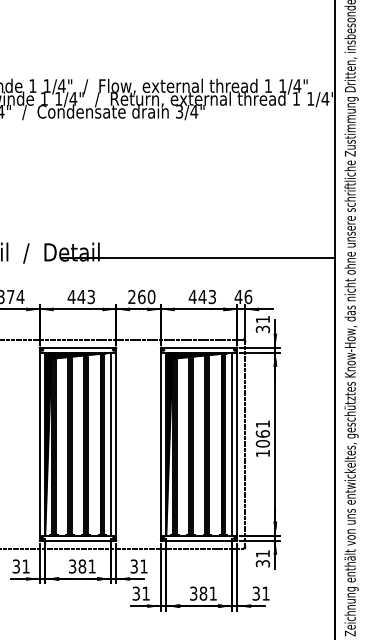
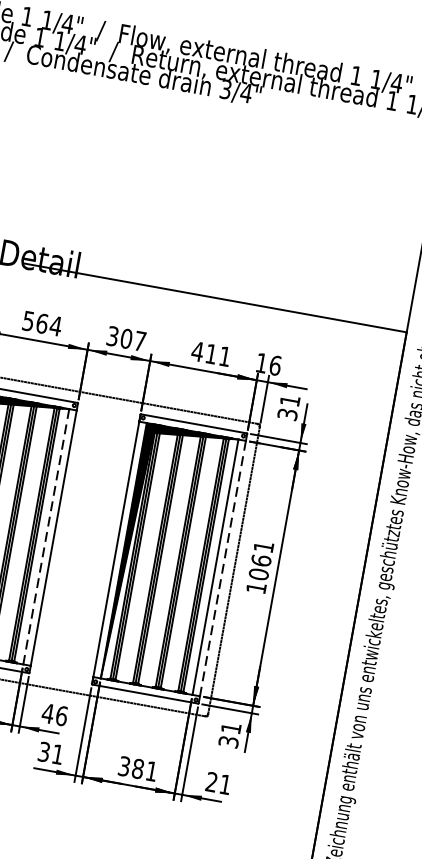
text: (81, 296) -> (42, 322), 443 -> 564
text: (141, 296) -> (126, 338), 260 -> 307
text: (206, 296) -> (217, 354), 443 -> 411
text: (238, 296) -> (261, 362), 46 -> 16
line: (110, 444) -> (45, 537), solid -> dashed
line: (237, 444) -> (223, 569), solid -> dashed
text: (138, 566) -> (54, 714), 31 -> 46
text: (255, 593) -> (210, 781), 31 -> 21

